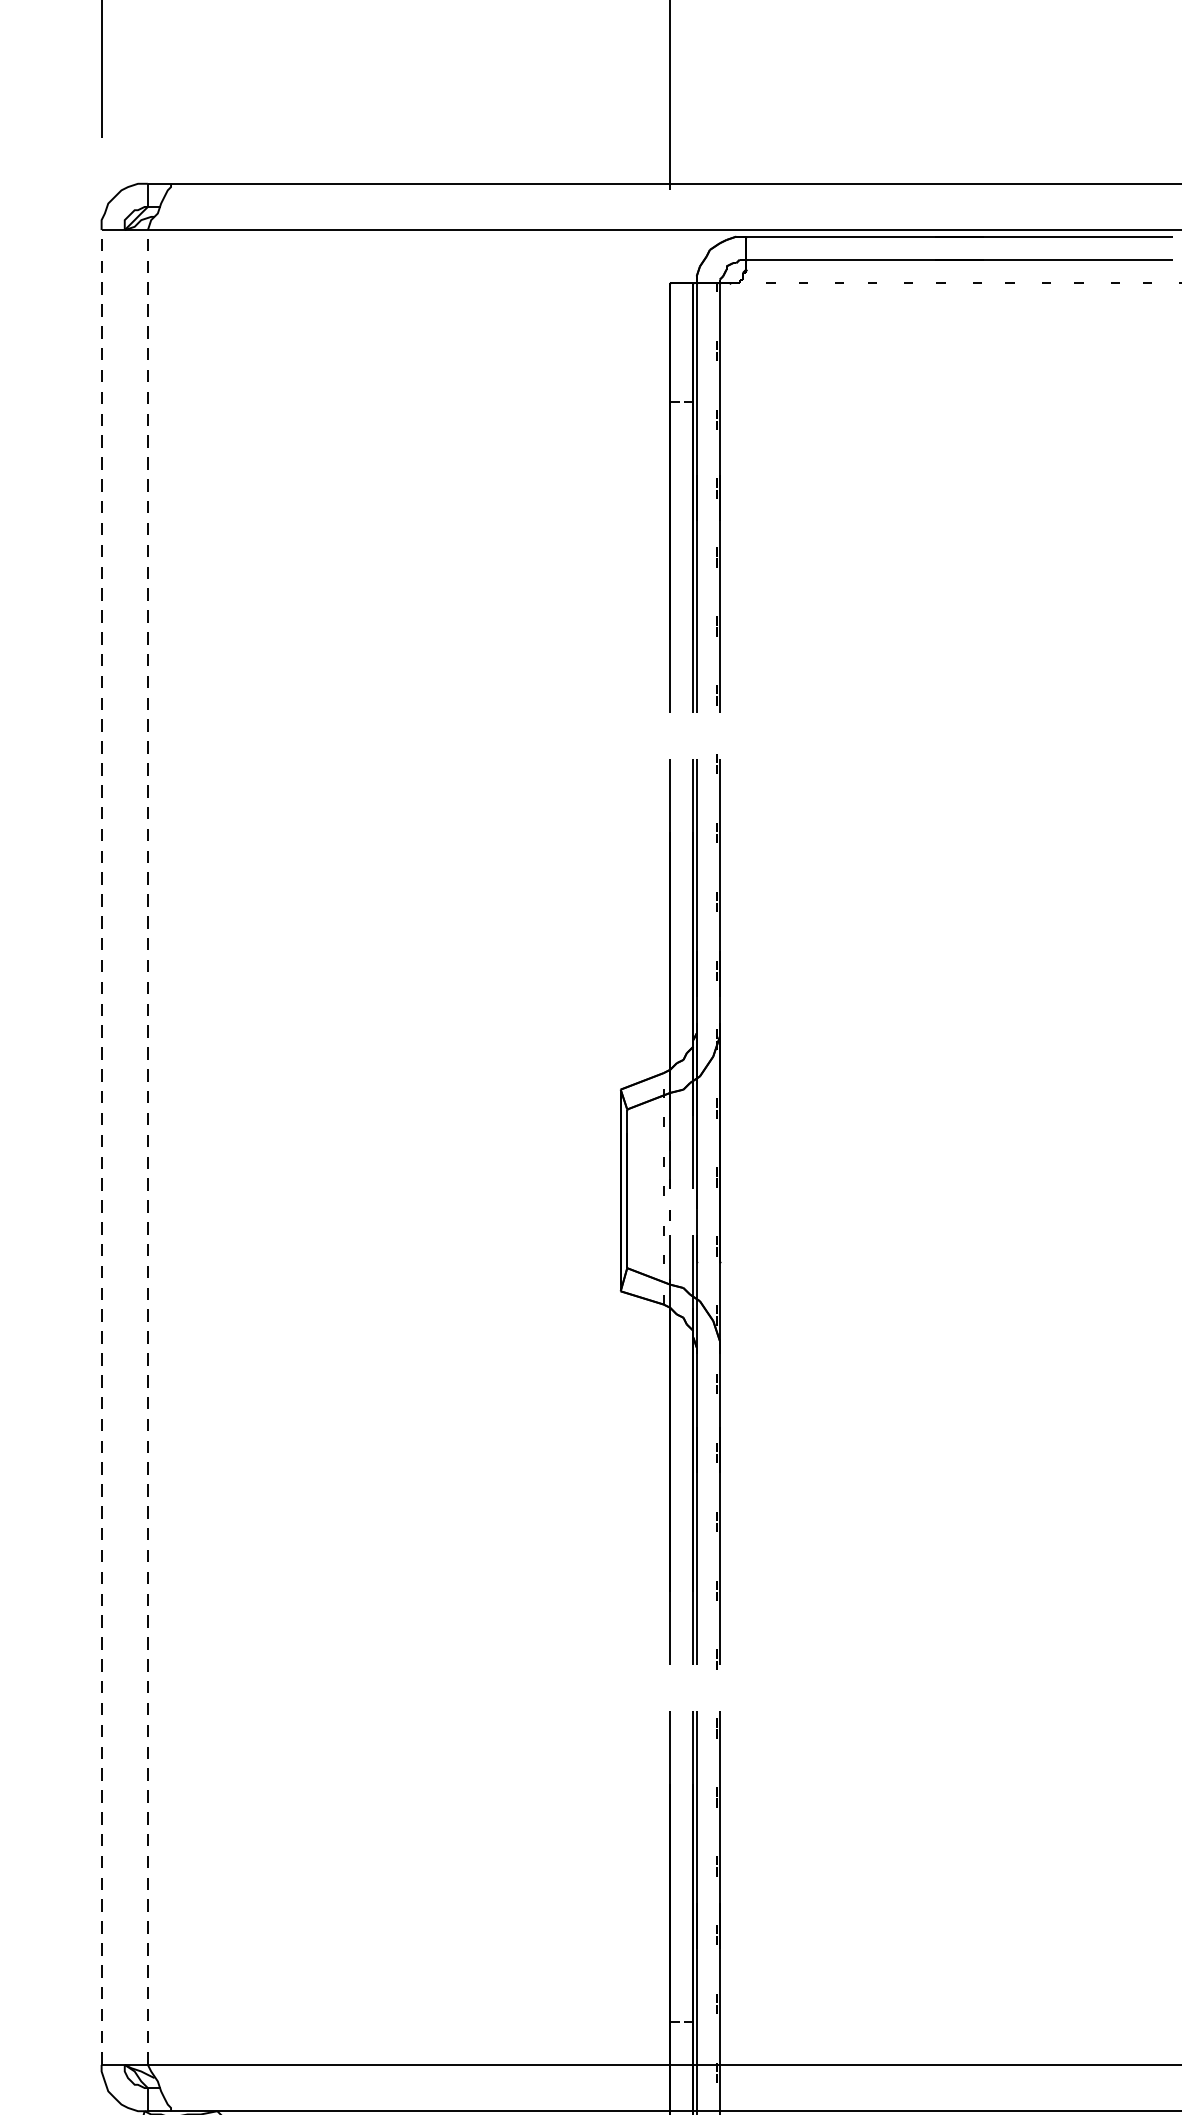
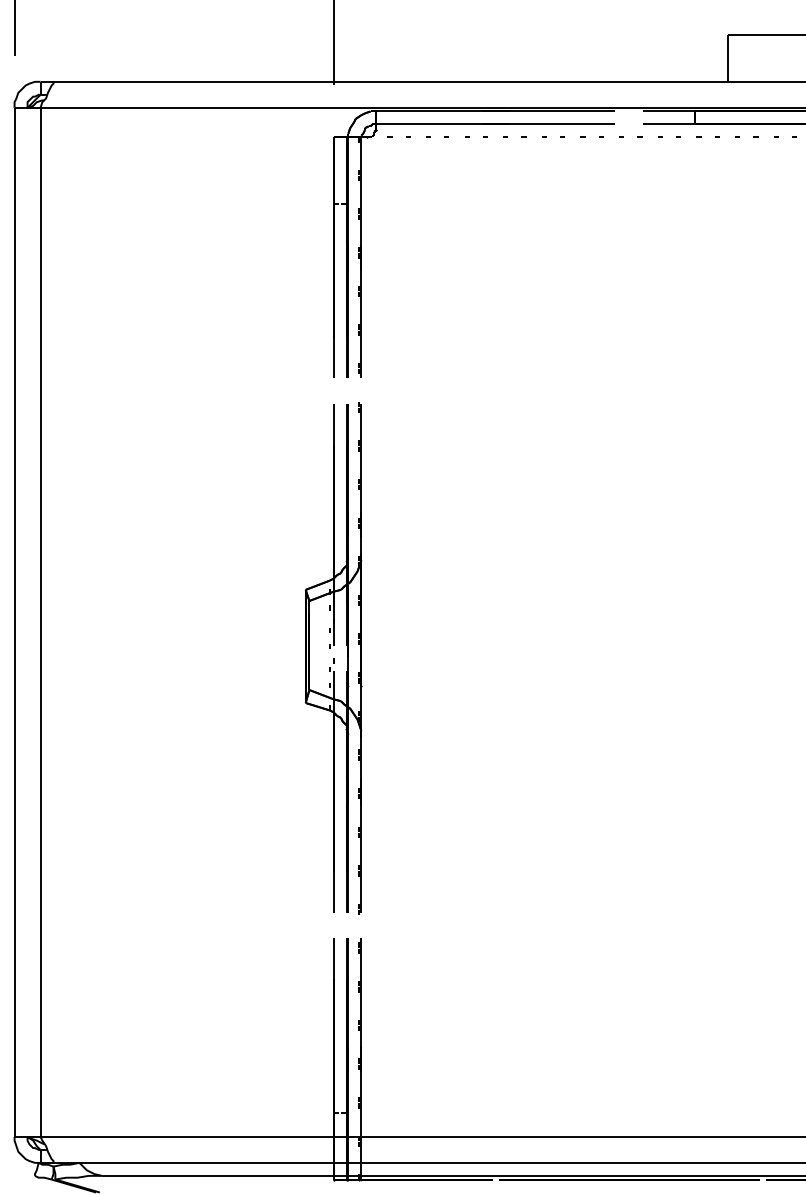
line: (101, 1147) -> (14, 622), dashed -> solid
line: (147, 1147) -> (40, 622), dashed -> solid

